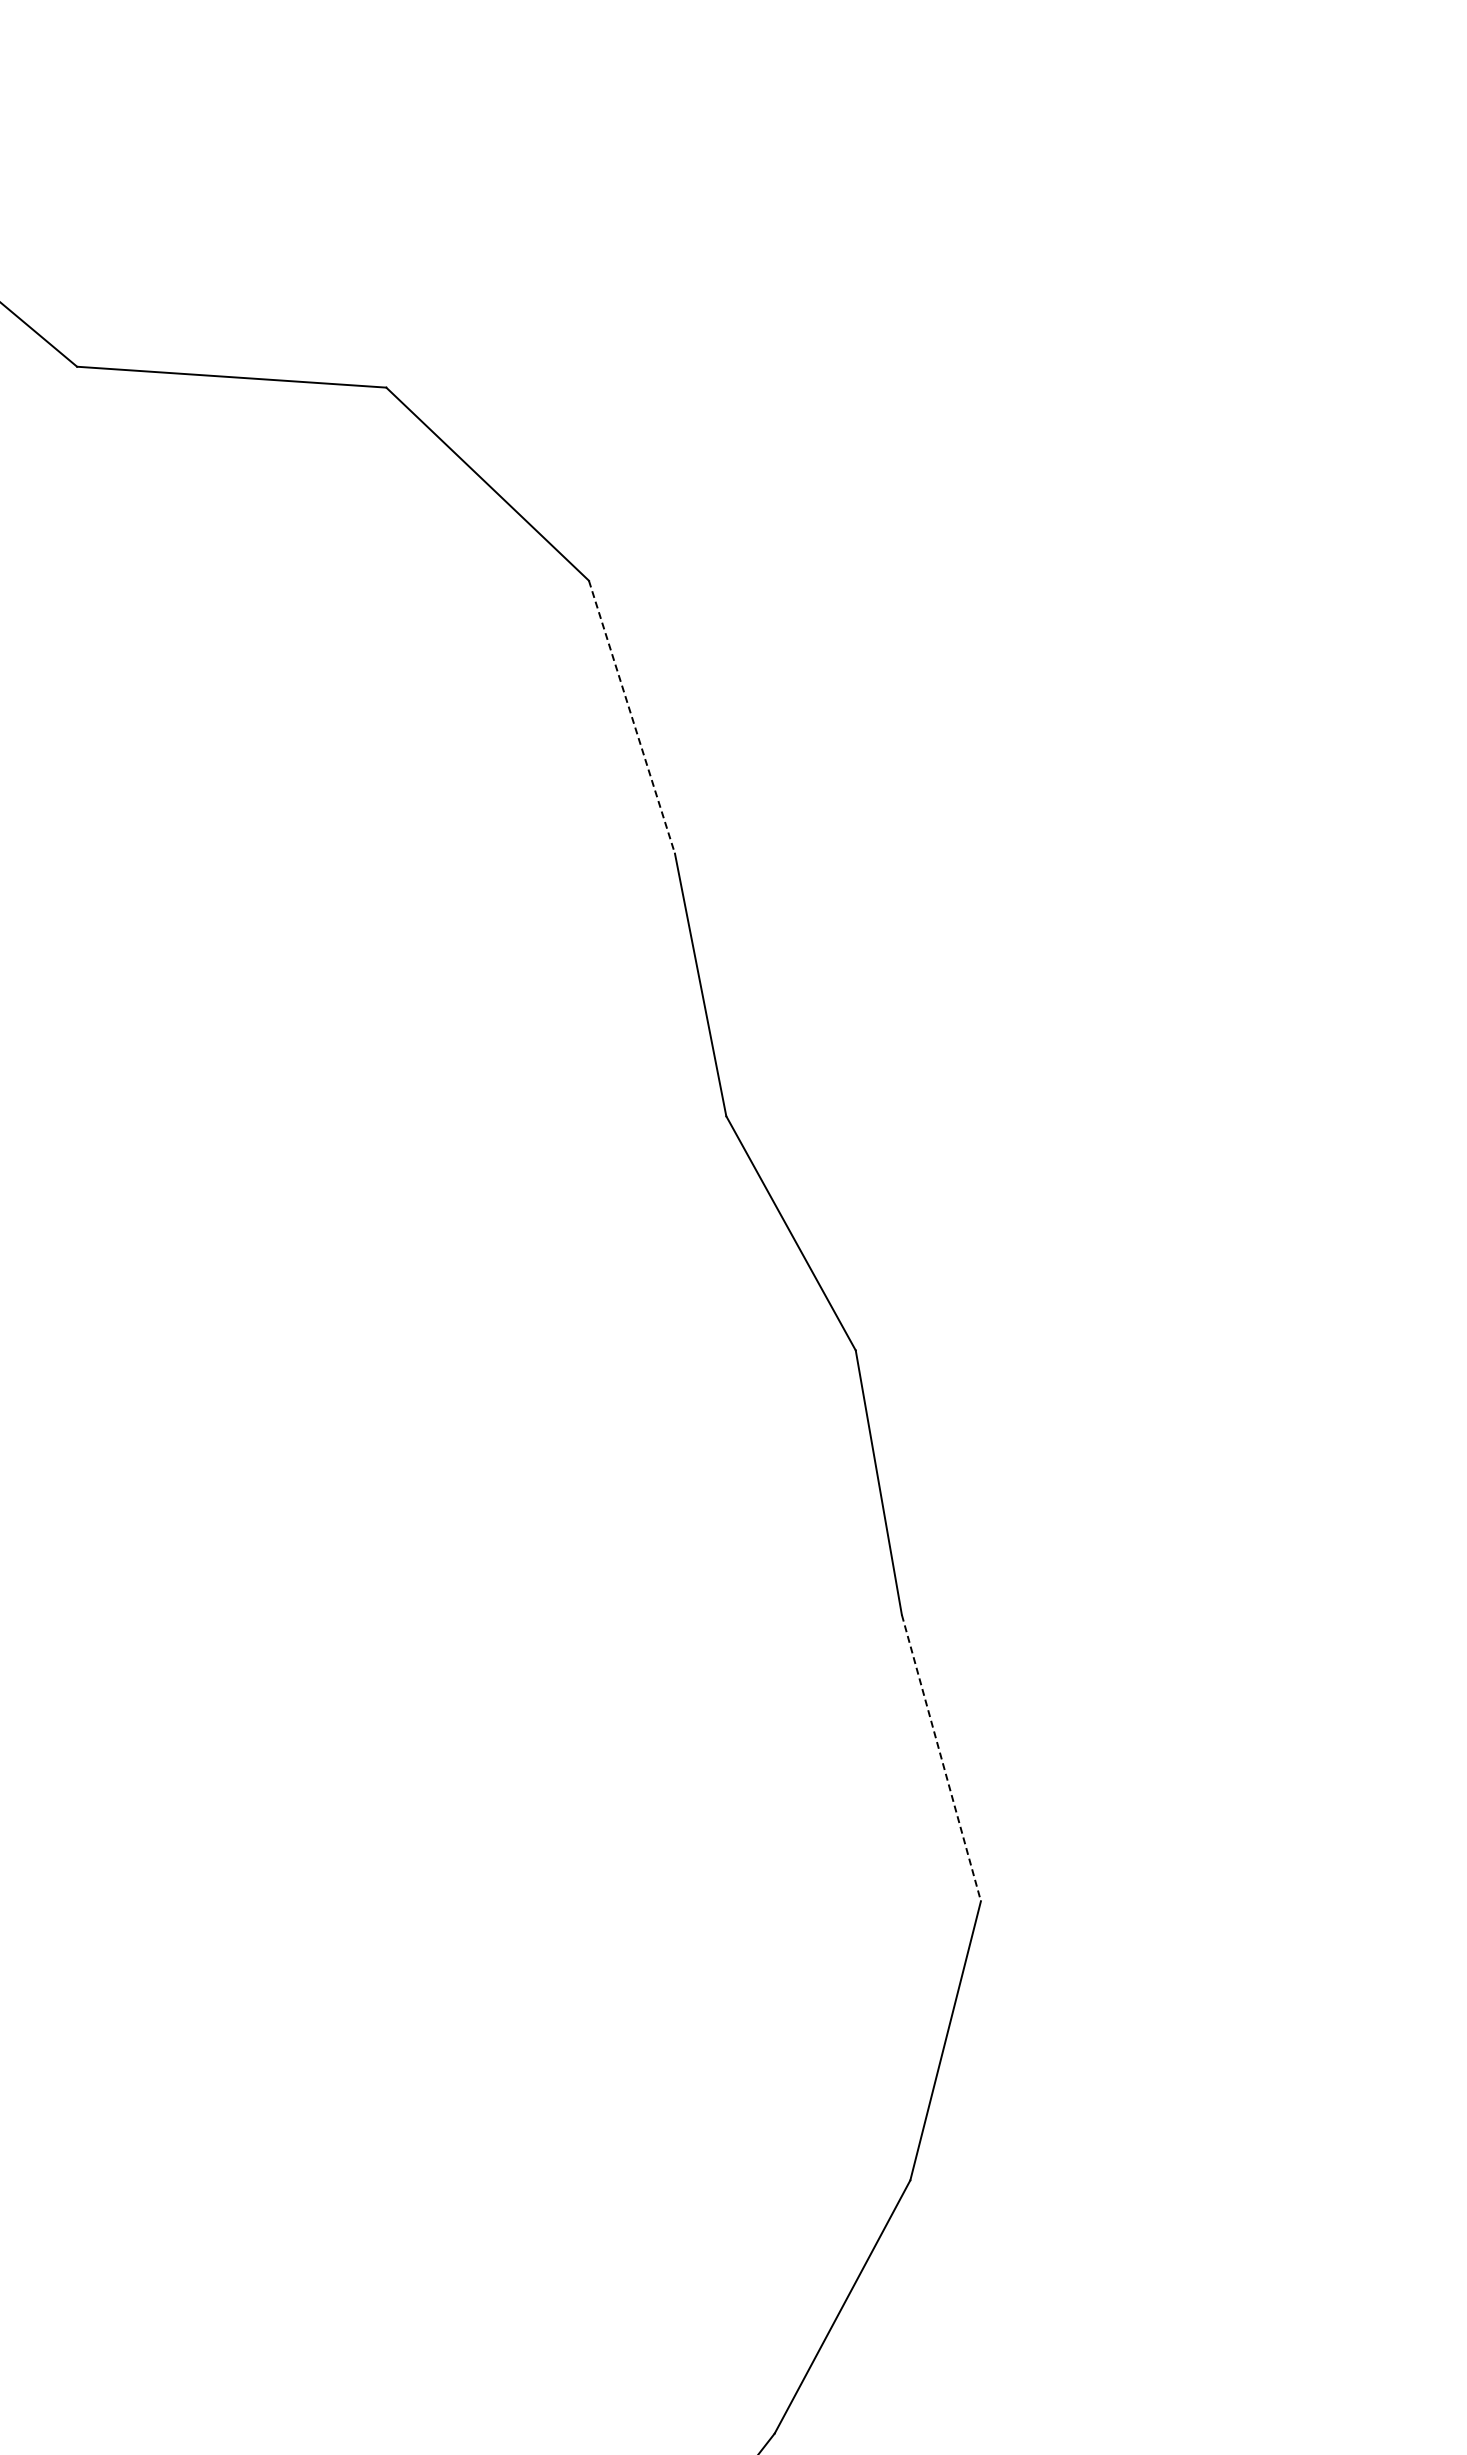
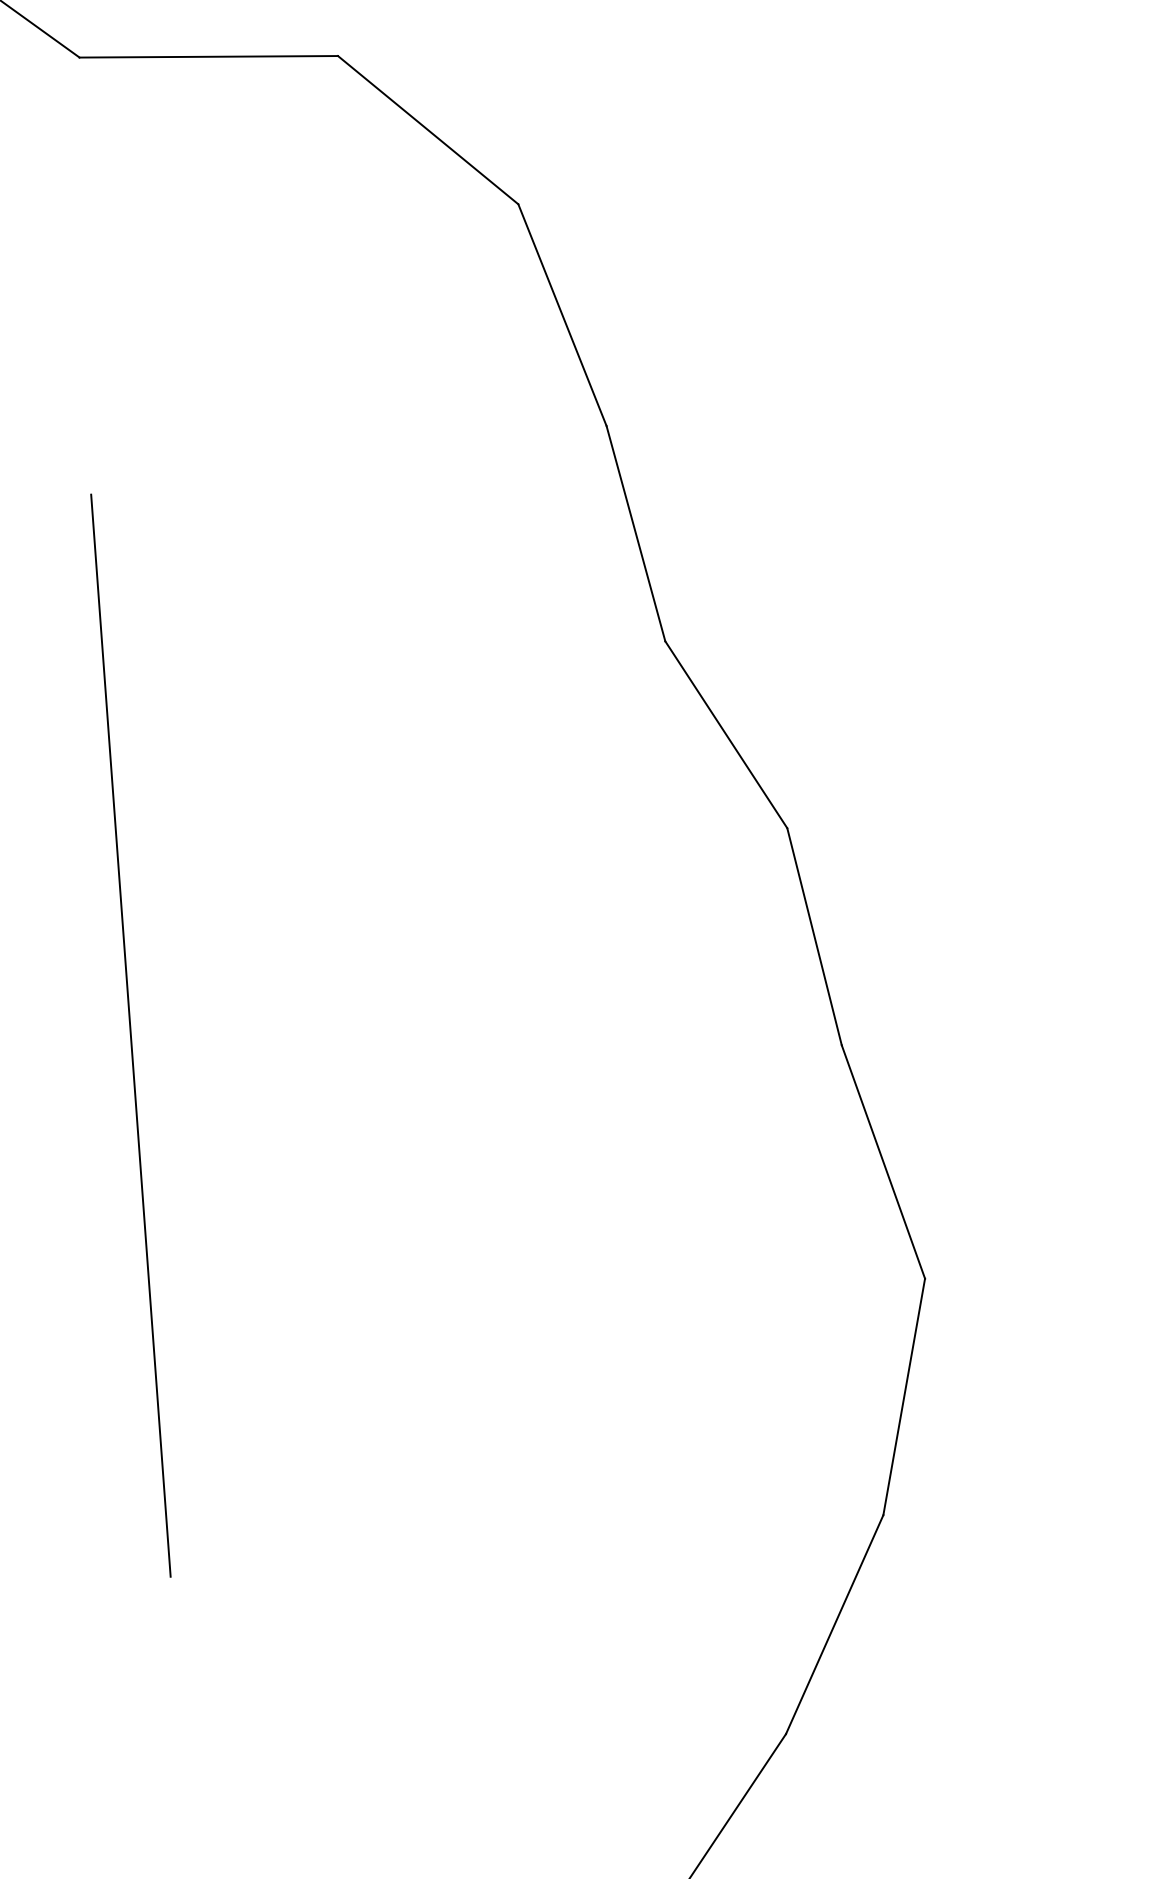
line: (632, 717) -> (562, 315), dashed -> solid
line: (52, 1540) -> (130, 1035), added
line: (941, 1758) -> (883, 1162), dashed -> solid

